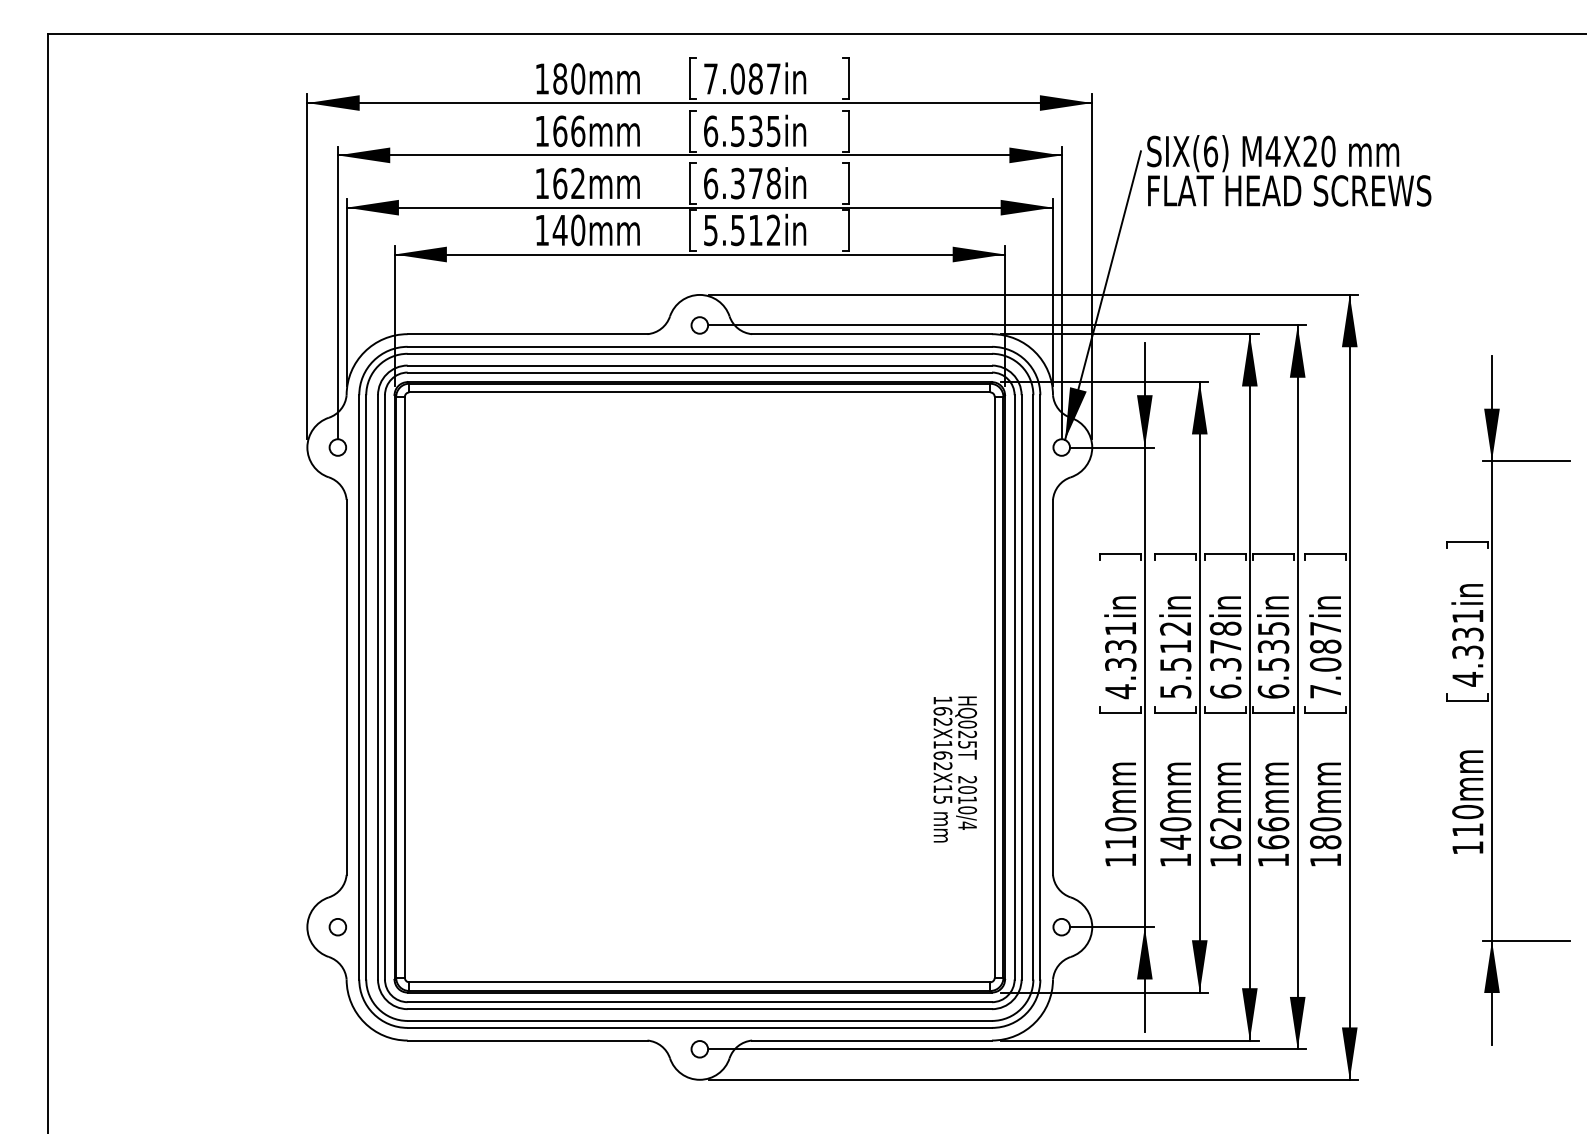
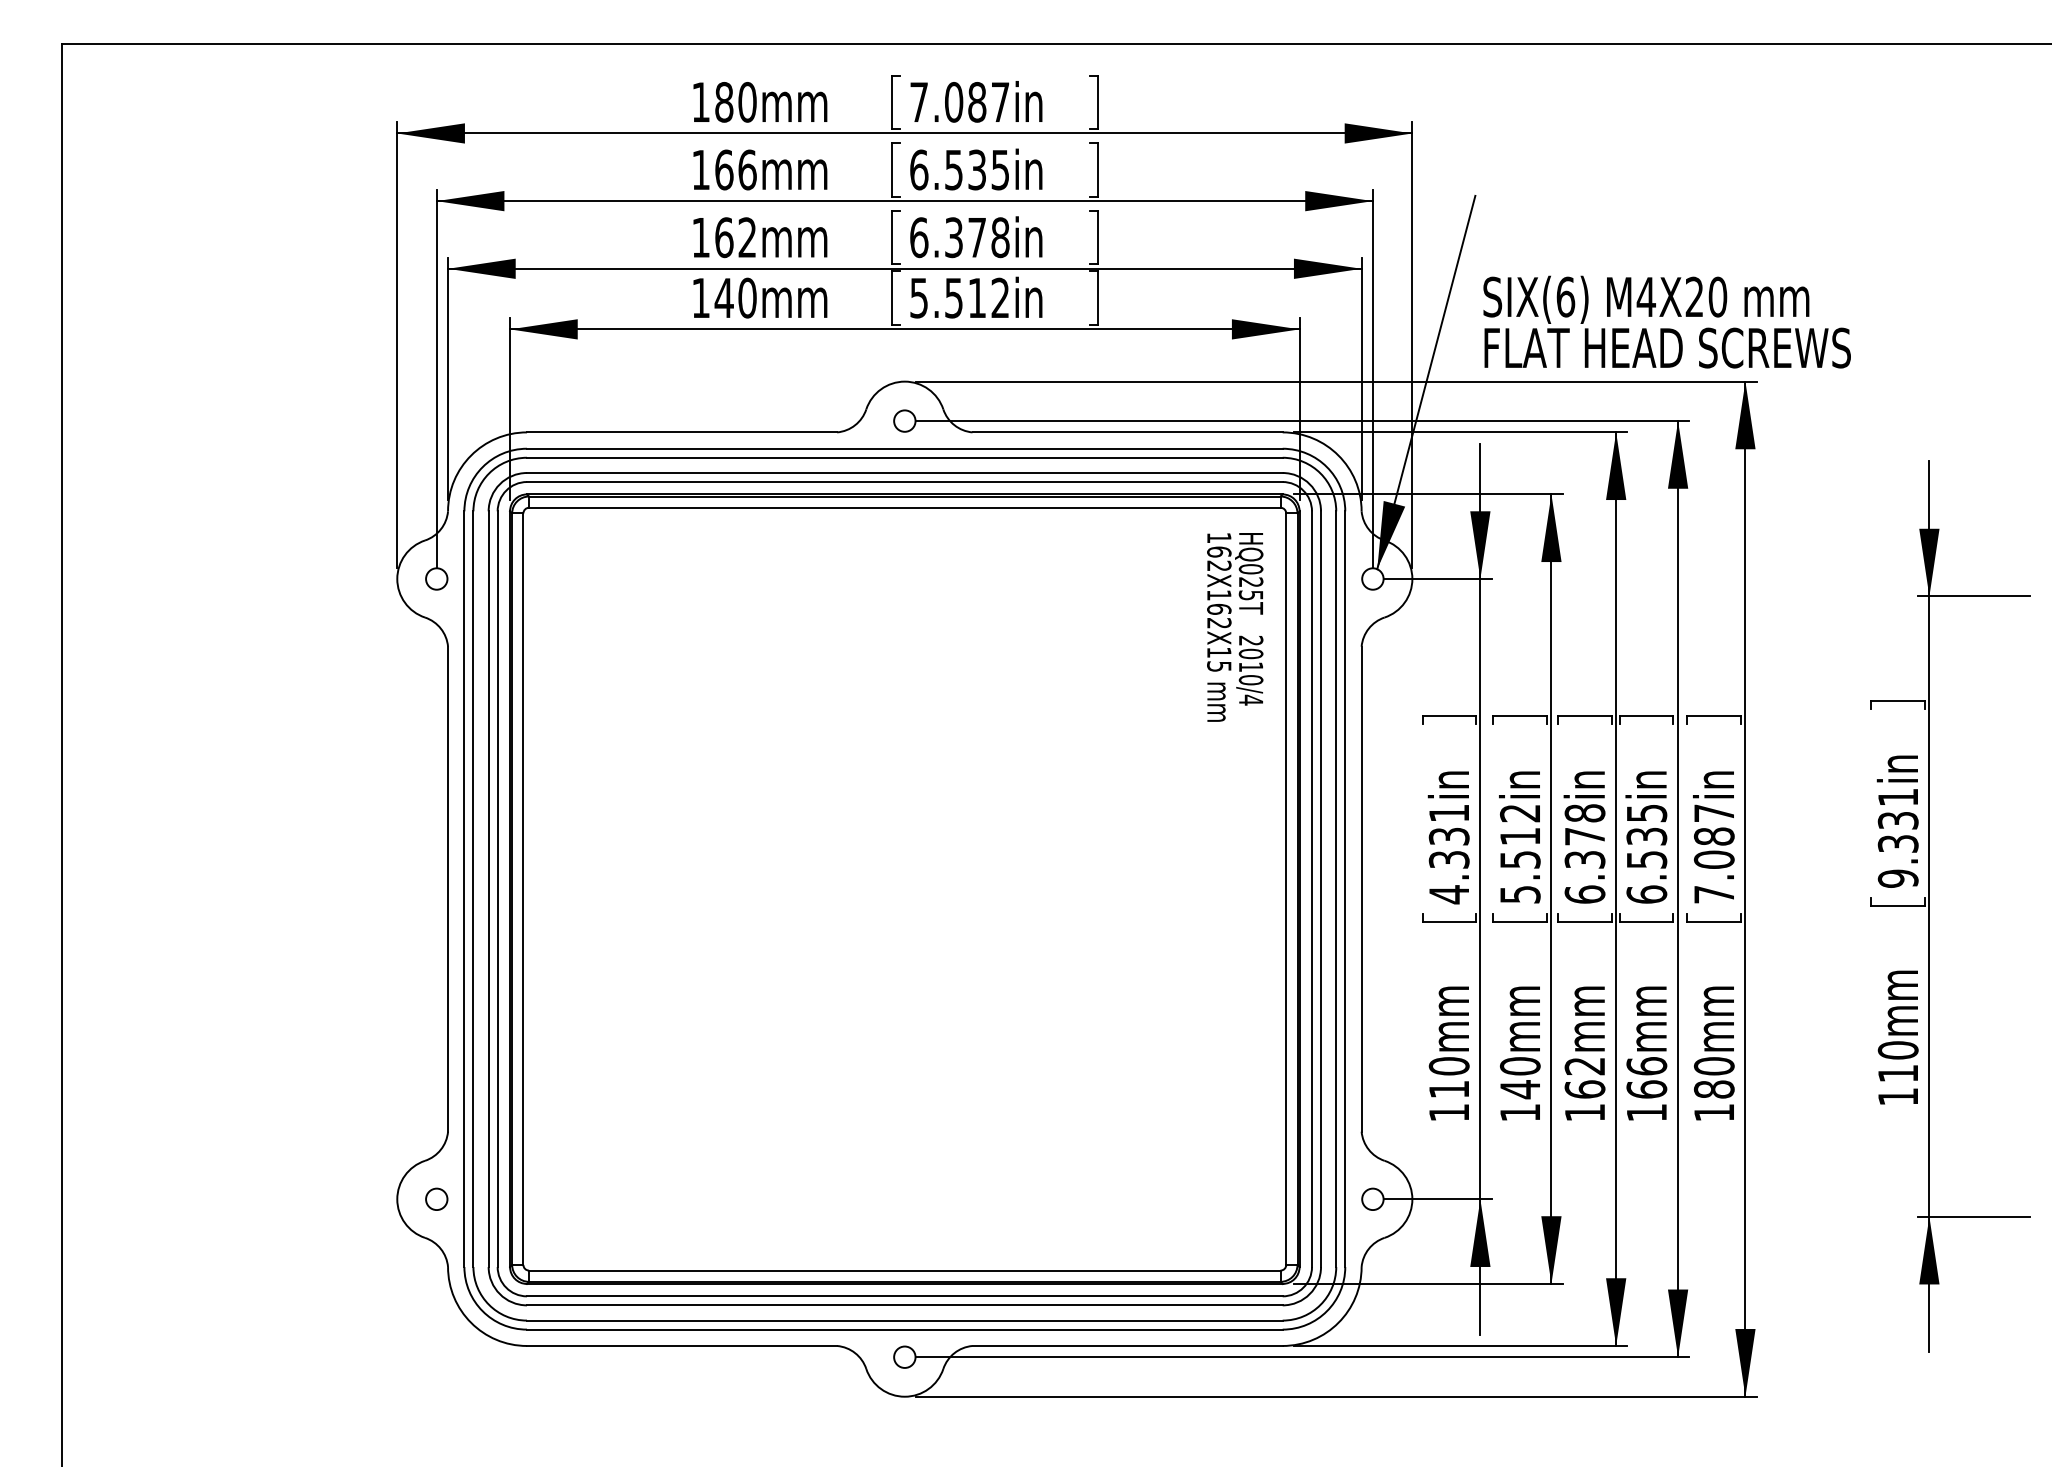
text: (1288, 170) -> (1666, 321), moved
text: (1467, 679) -> (1897, 878), 4.331in -> 9.331in
text: (955, 769) -> (1235, 627), moved

